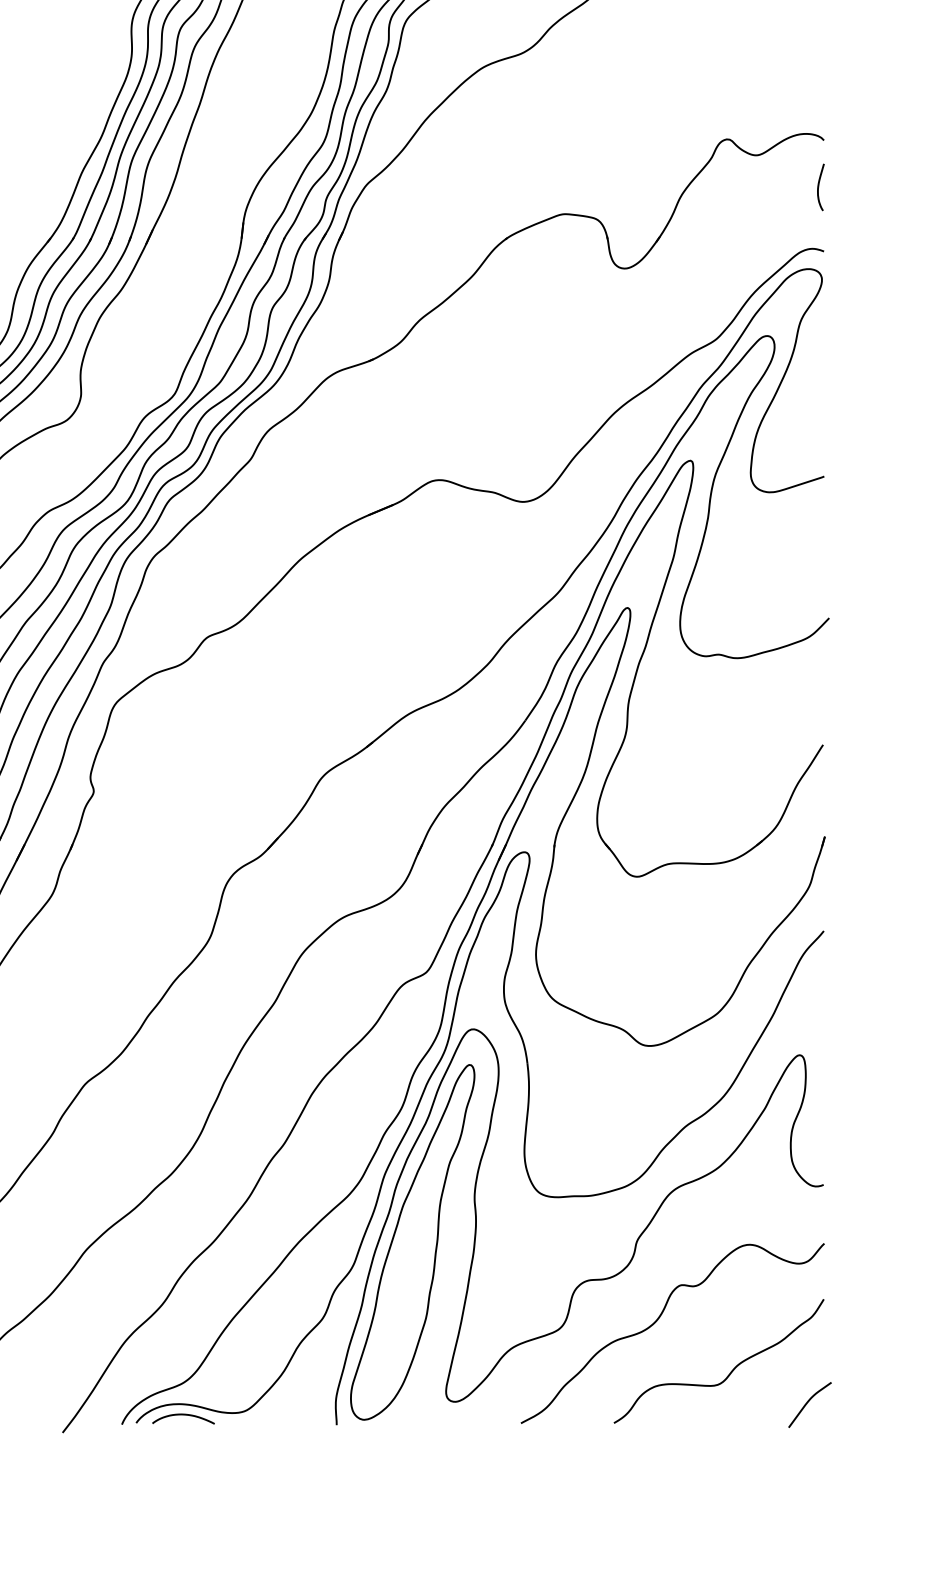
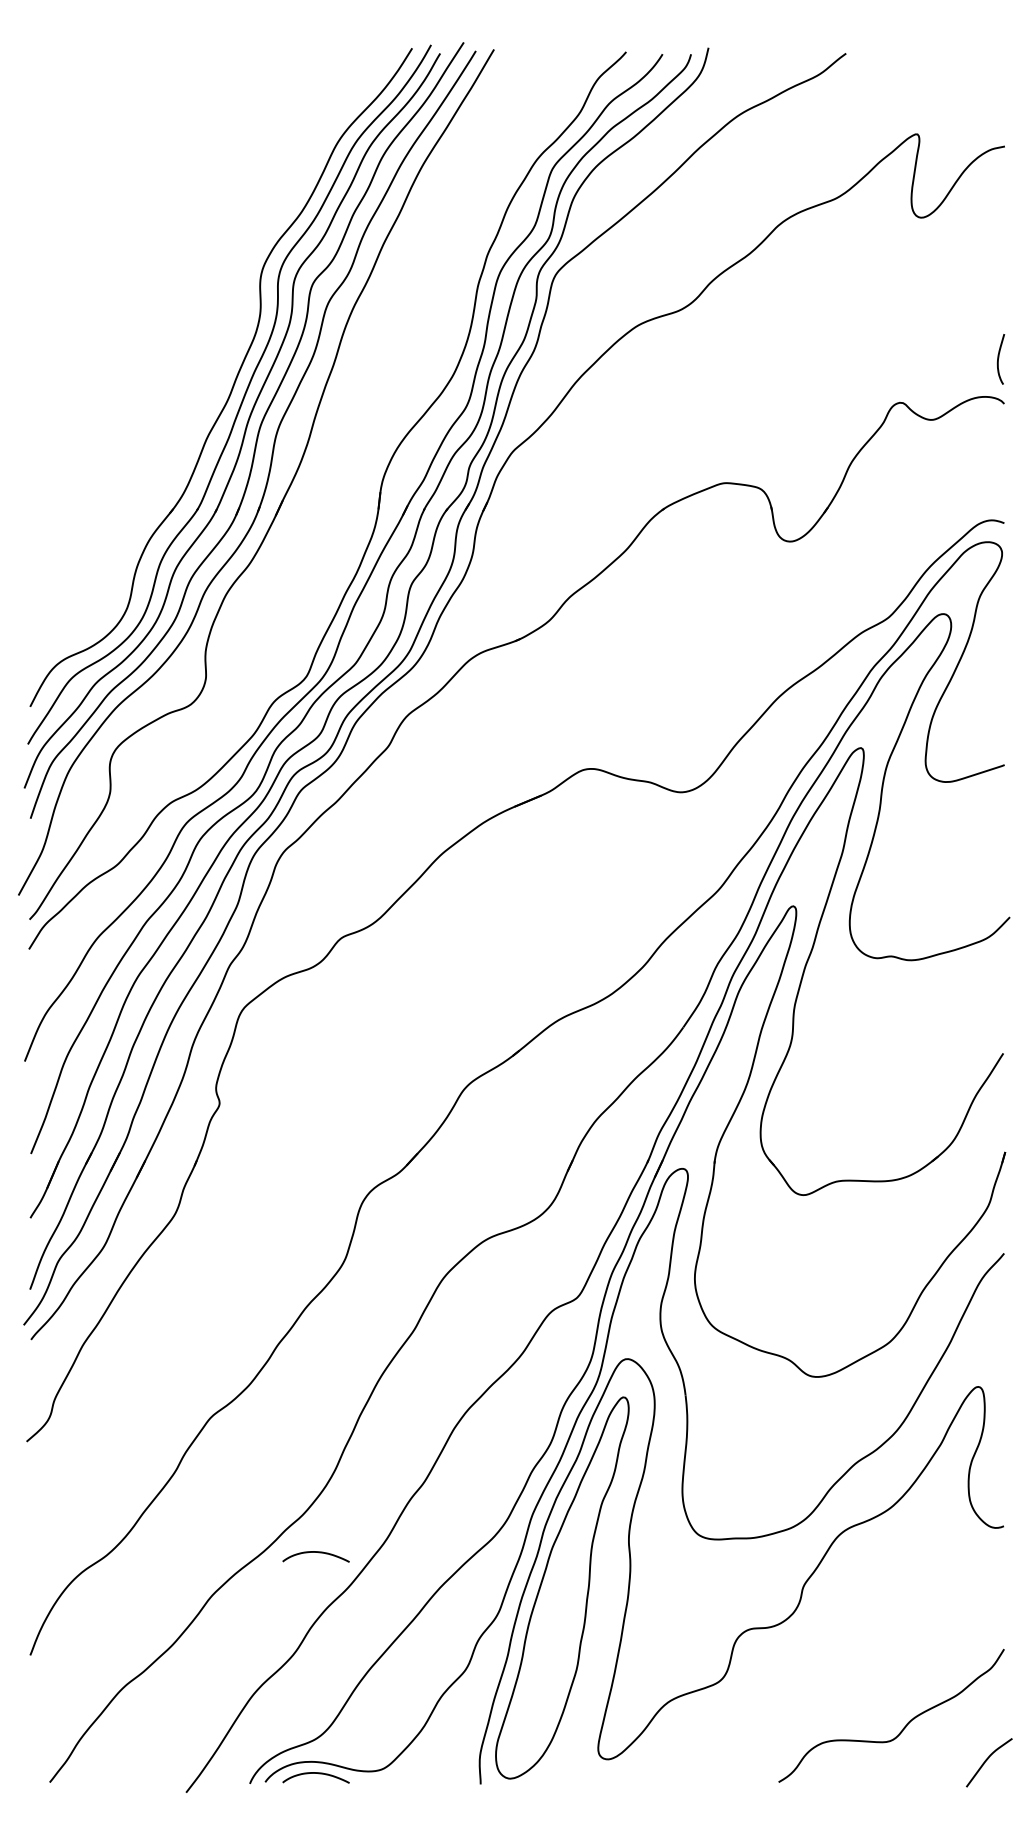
curve: (819, 186) -> (999, 358), moved
curve: (182, 1209) -> (315, 1552), added
curve: (658, 1320) -> (826, 1671), removed

